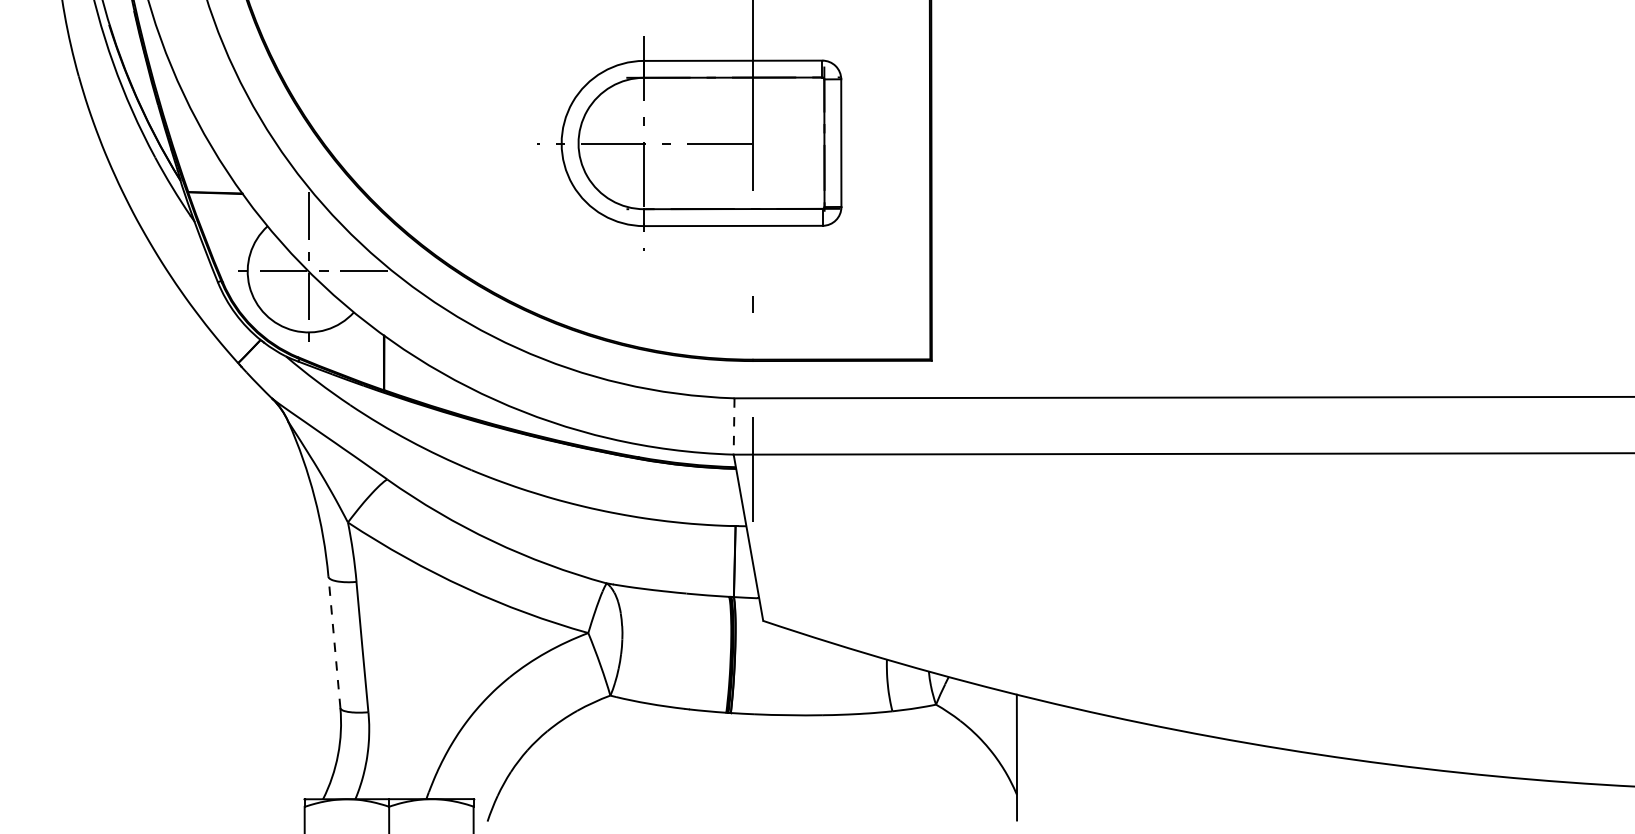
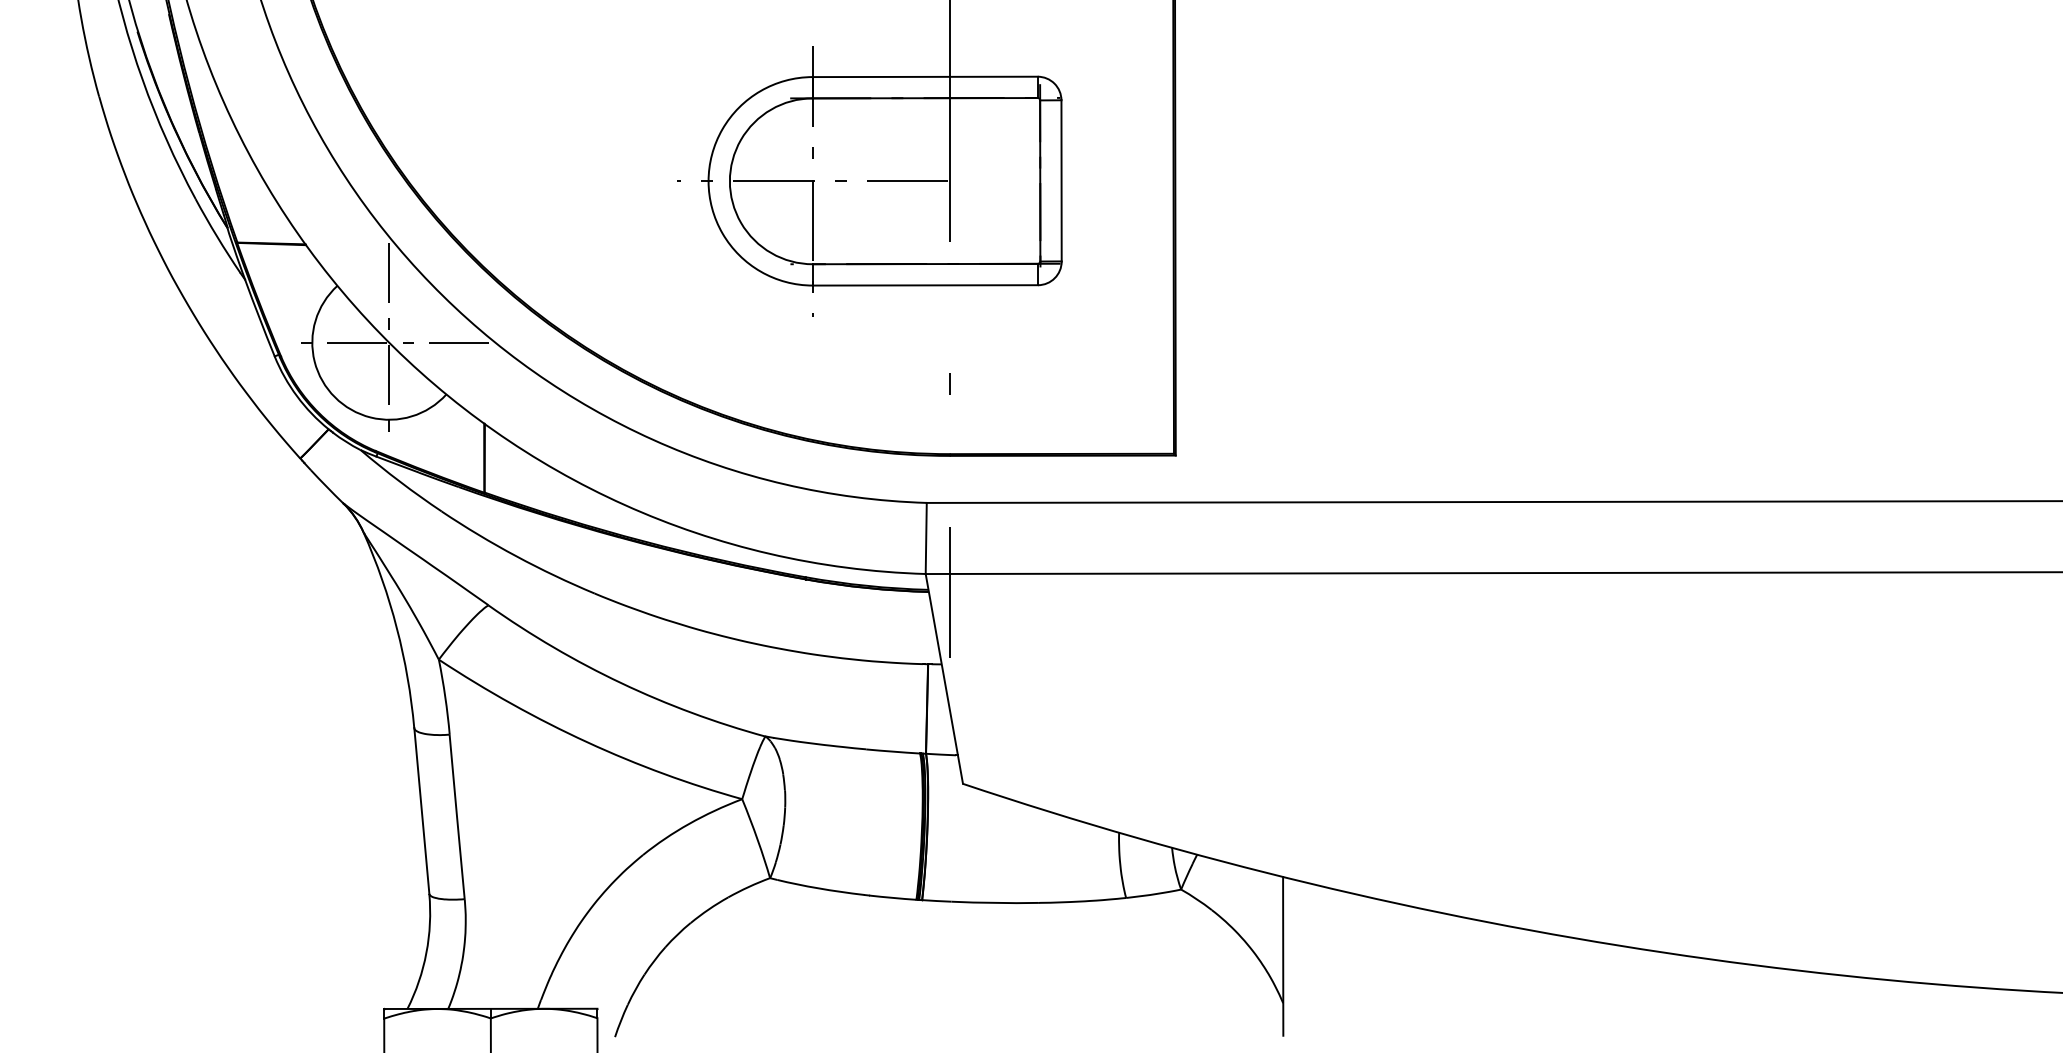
line: (734, 426) -> (926, 538), dashed -> solid
line: (334, 642) -> (421, 810), dashed -> solid

